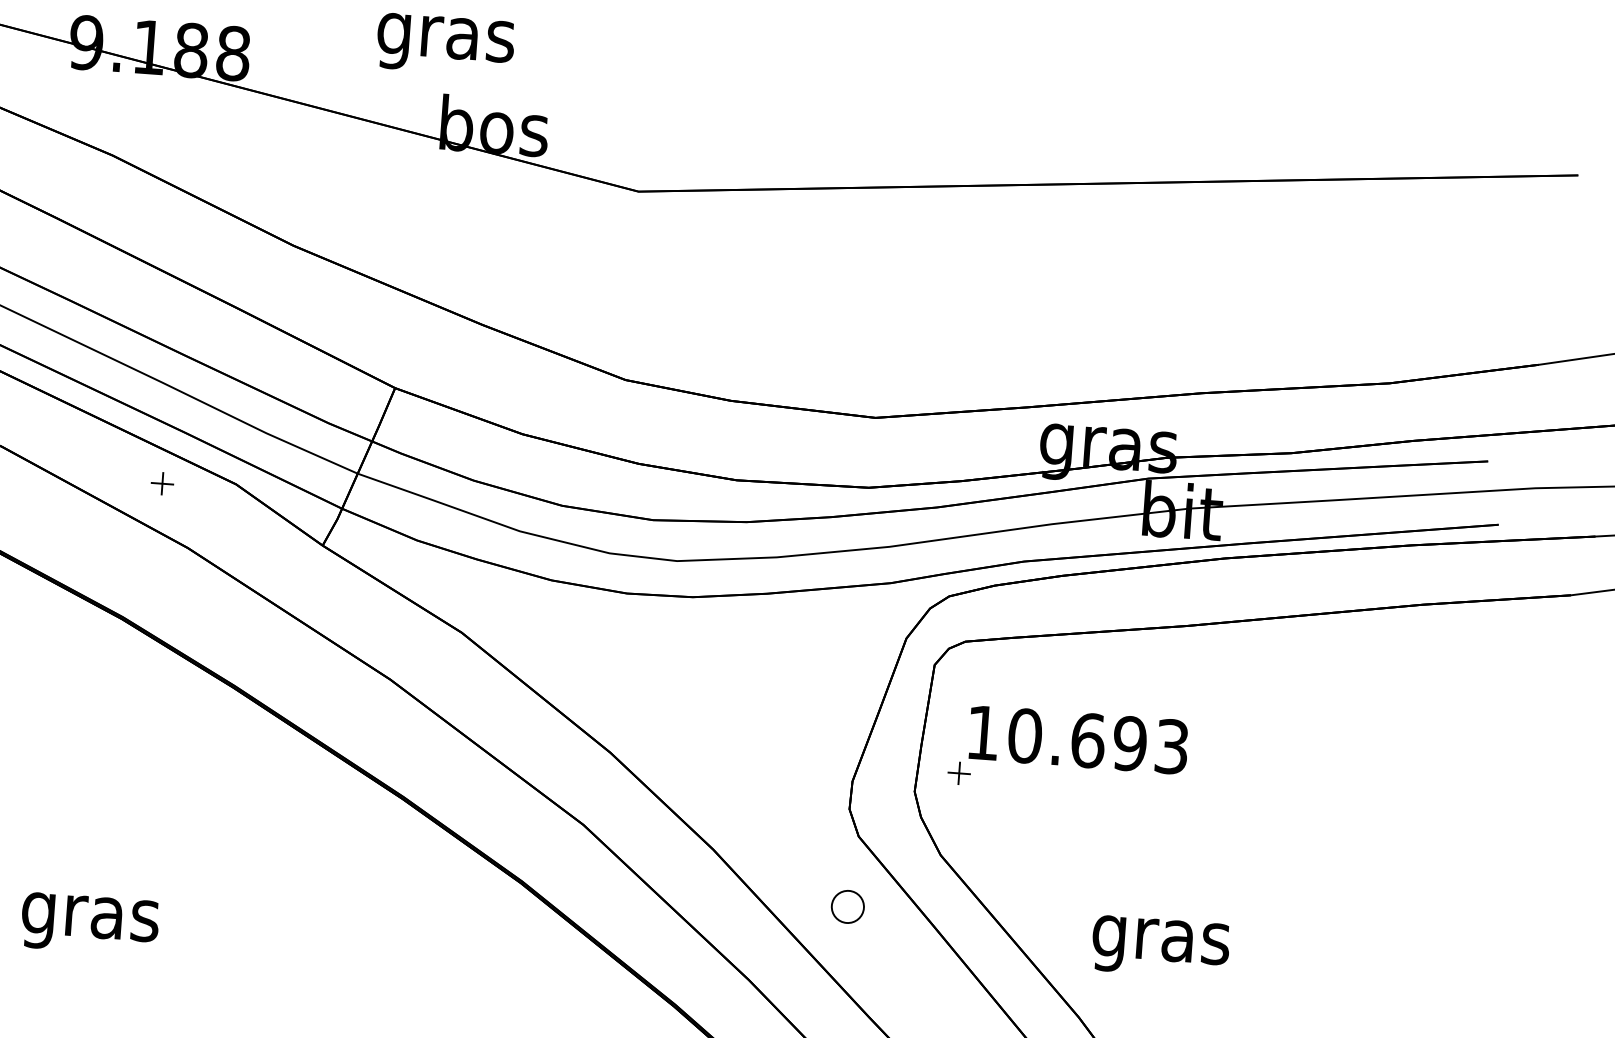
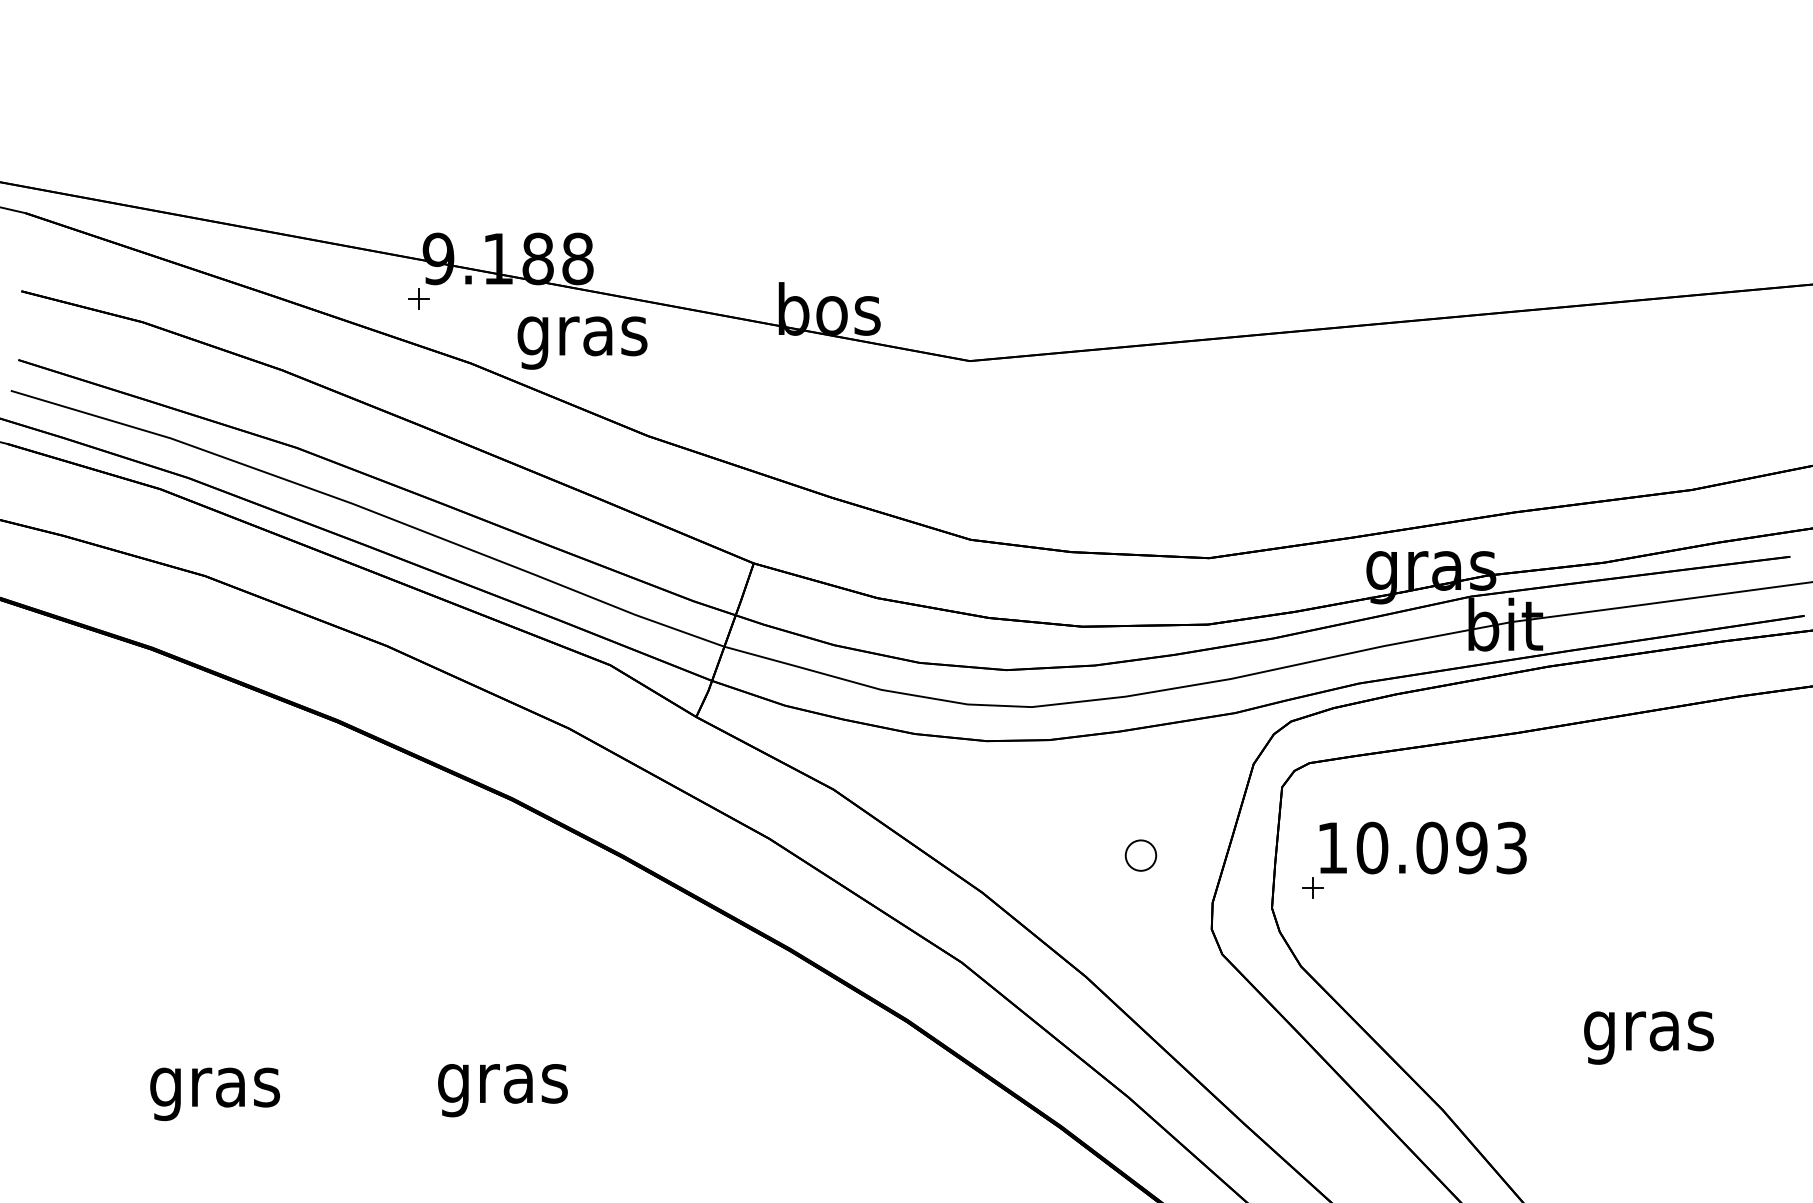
text: (445, 44) -> (582, 342), moved
part: (162, 483) -> (418, 298), moved
text: (1088, 740) -> (1432, 847), 10.693 -> 10.093
part: (847, 906) -> (1140, 855), moved
text: (1160, 946) -> (1648, 1037), moved

